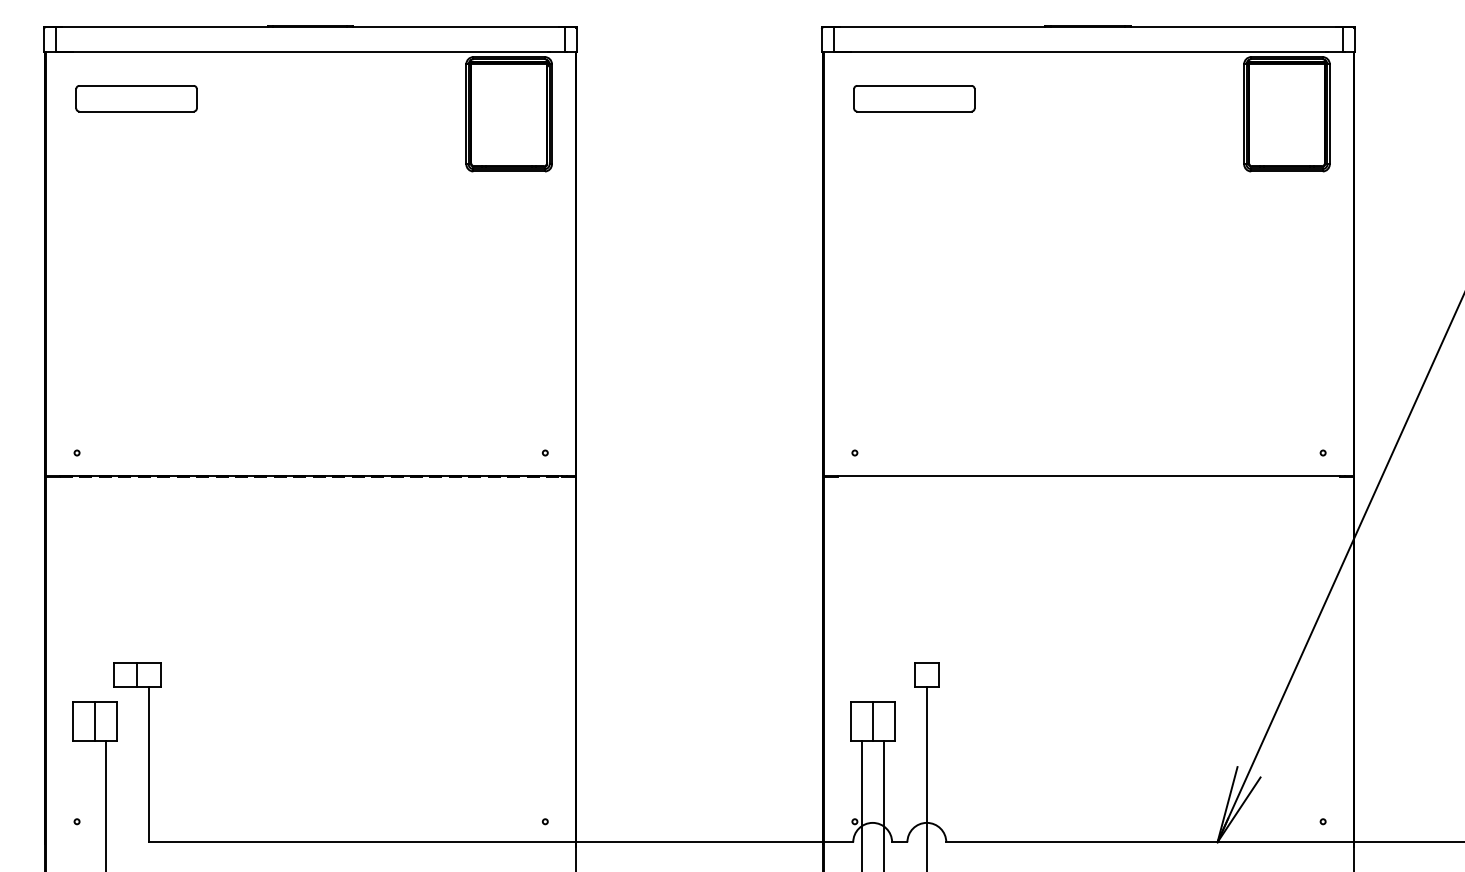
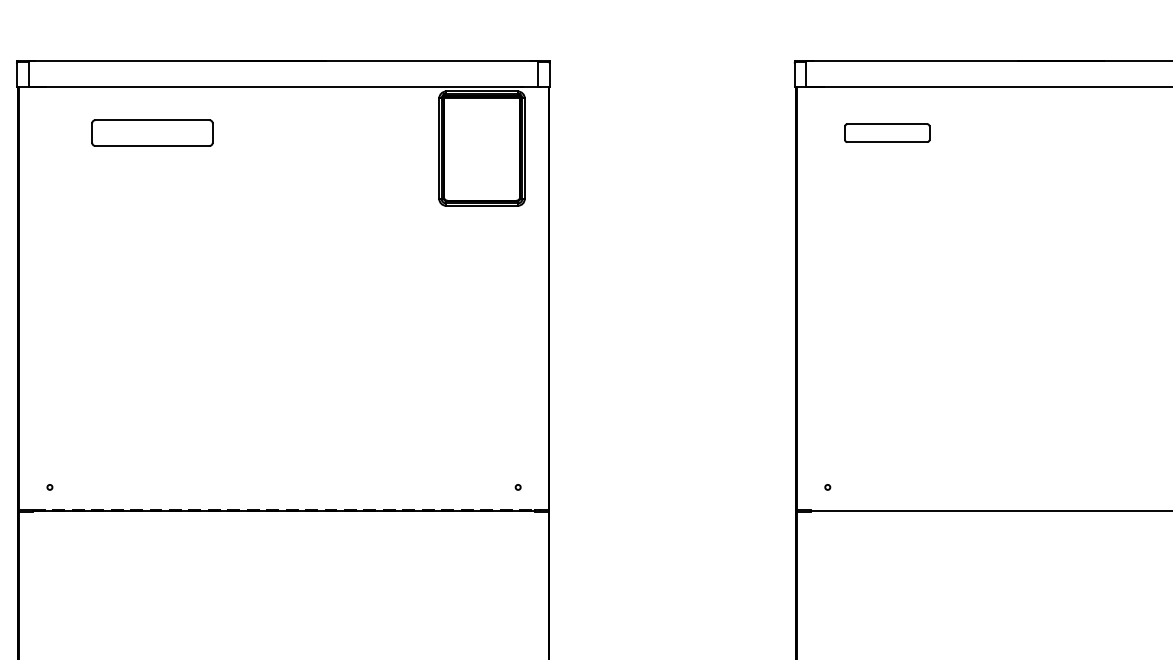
part: (136, 98) -> (152, 132), moved
part: (914, 98) -> (887, 132), size x0.7

